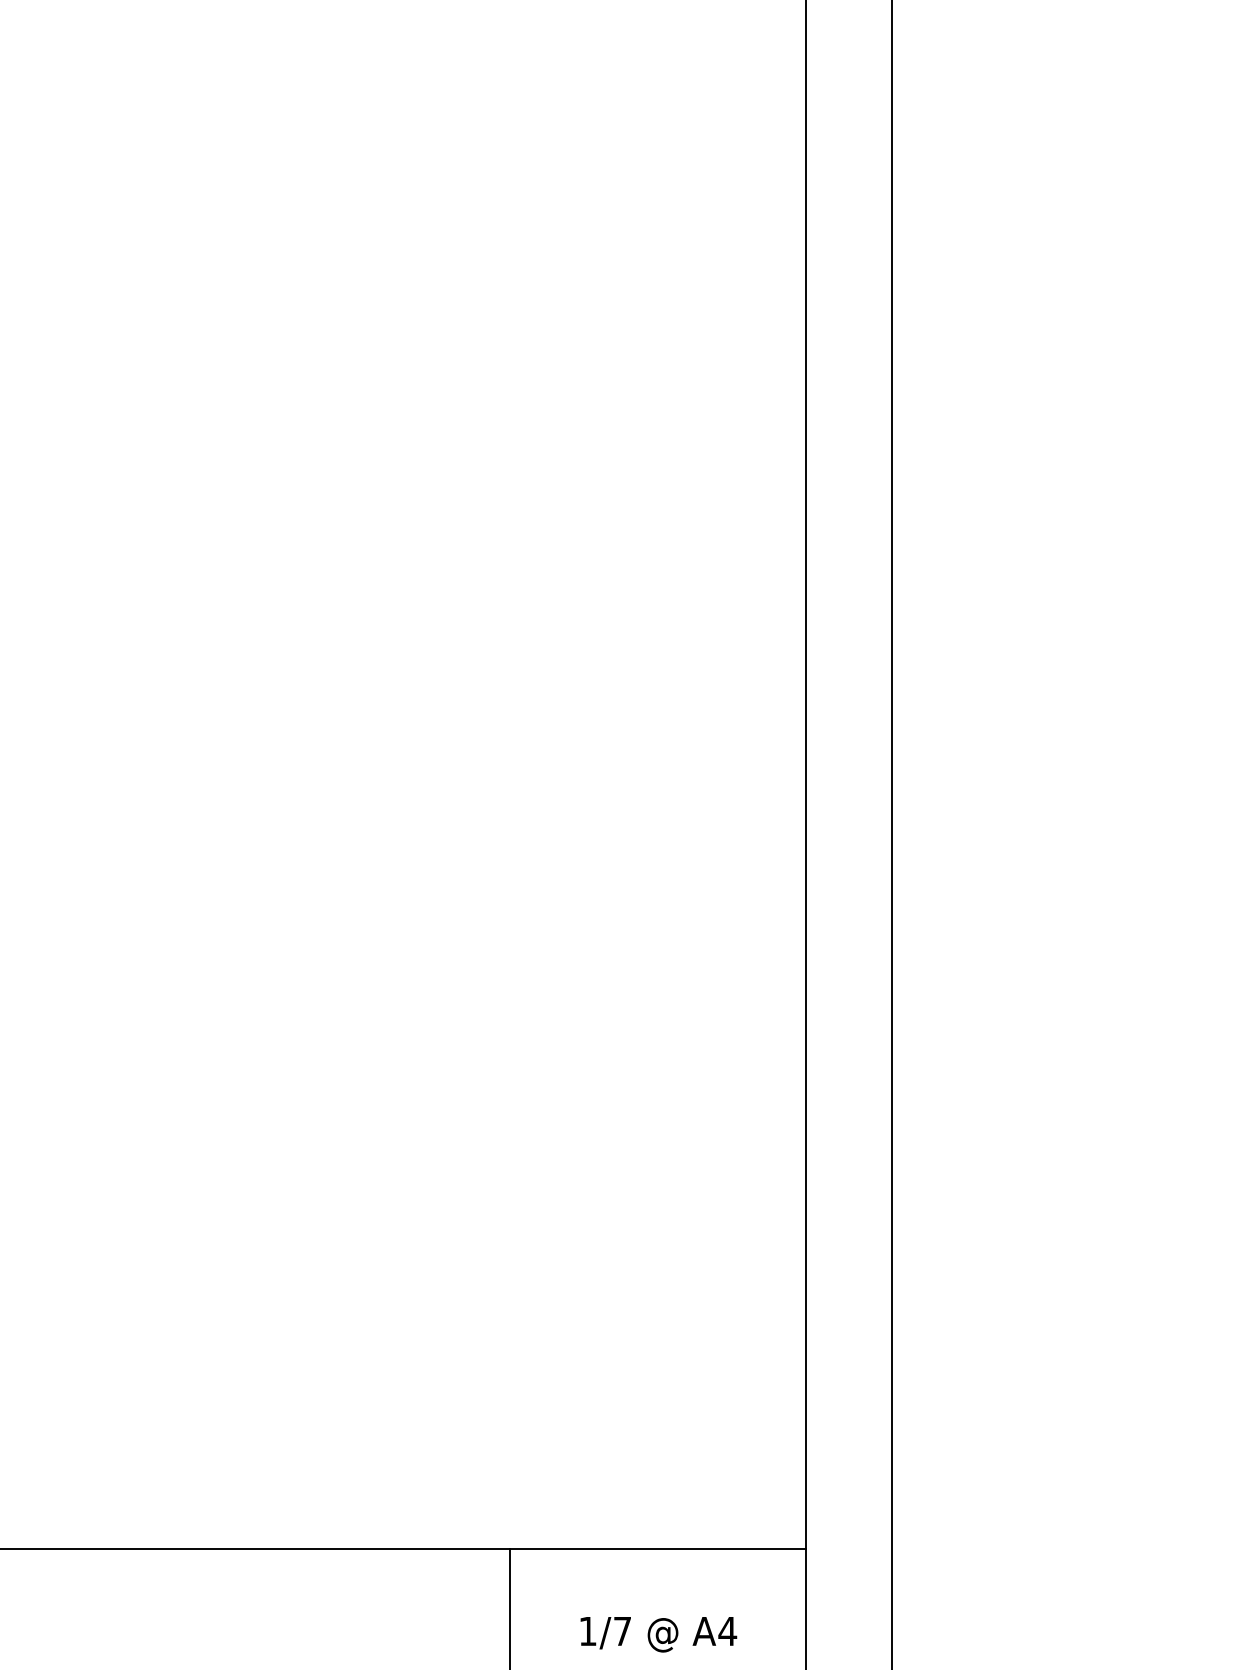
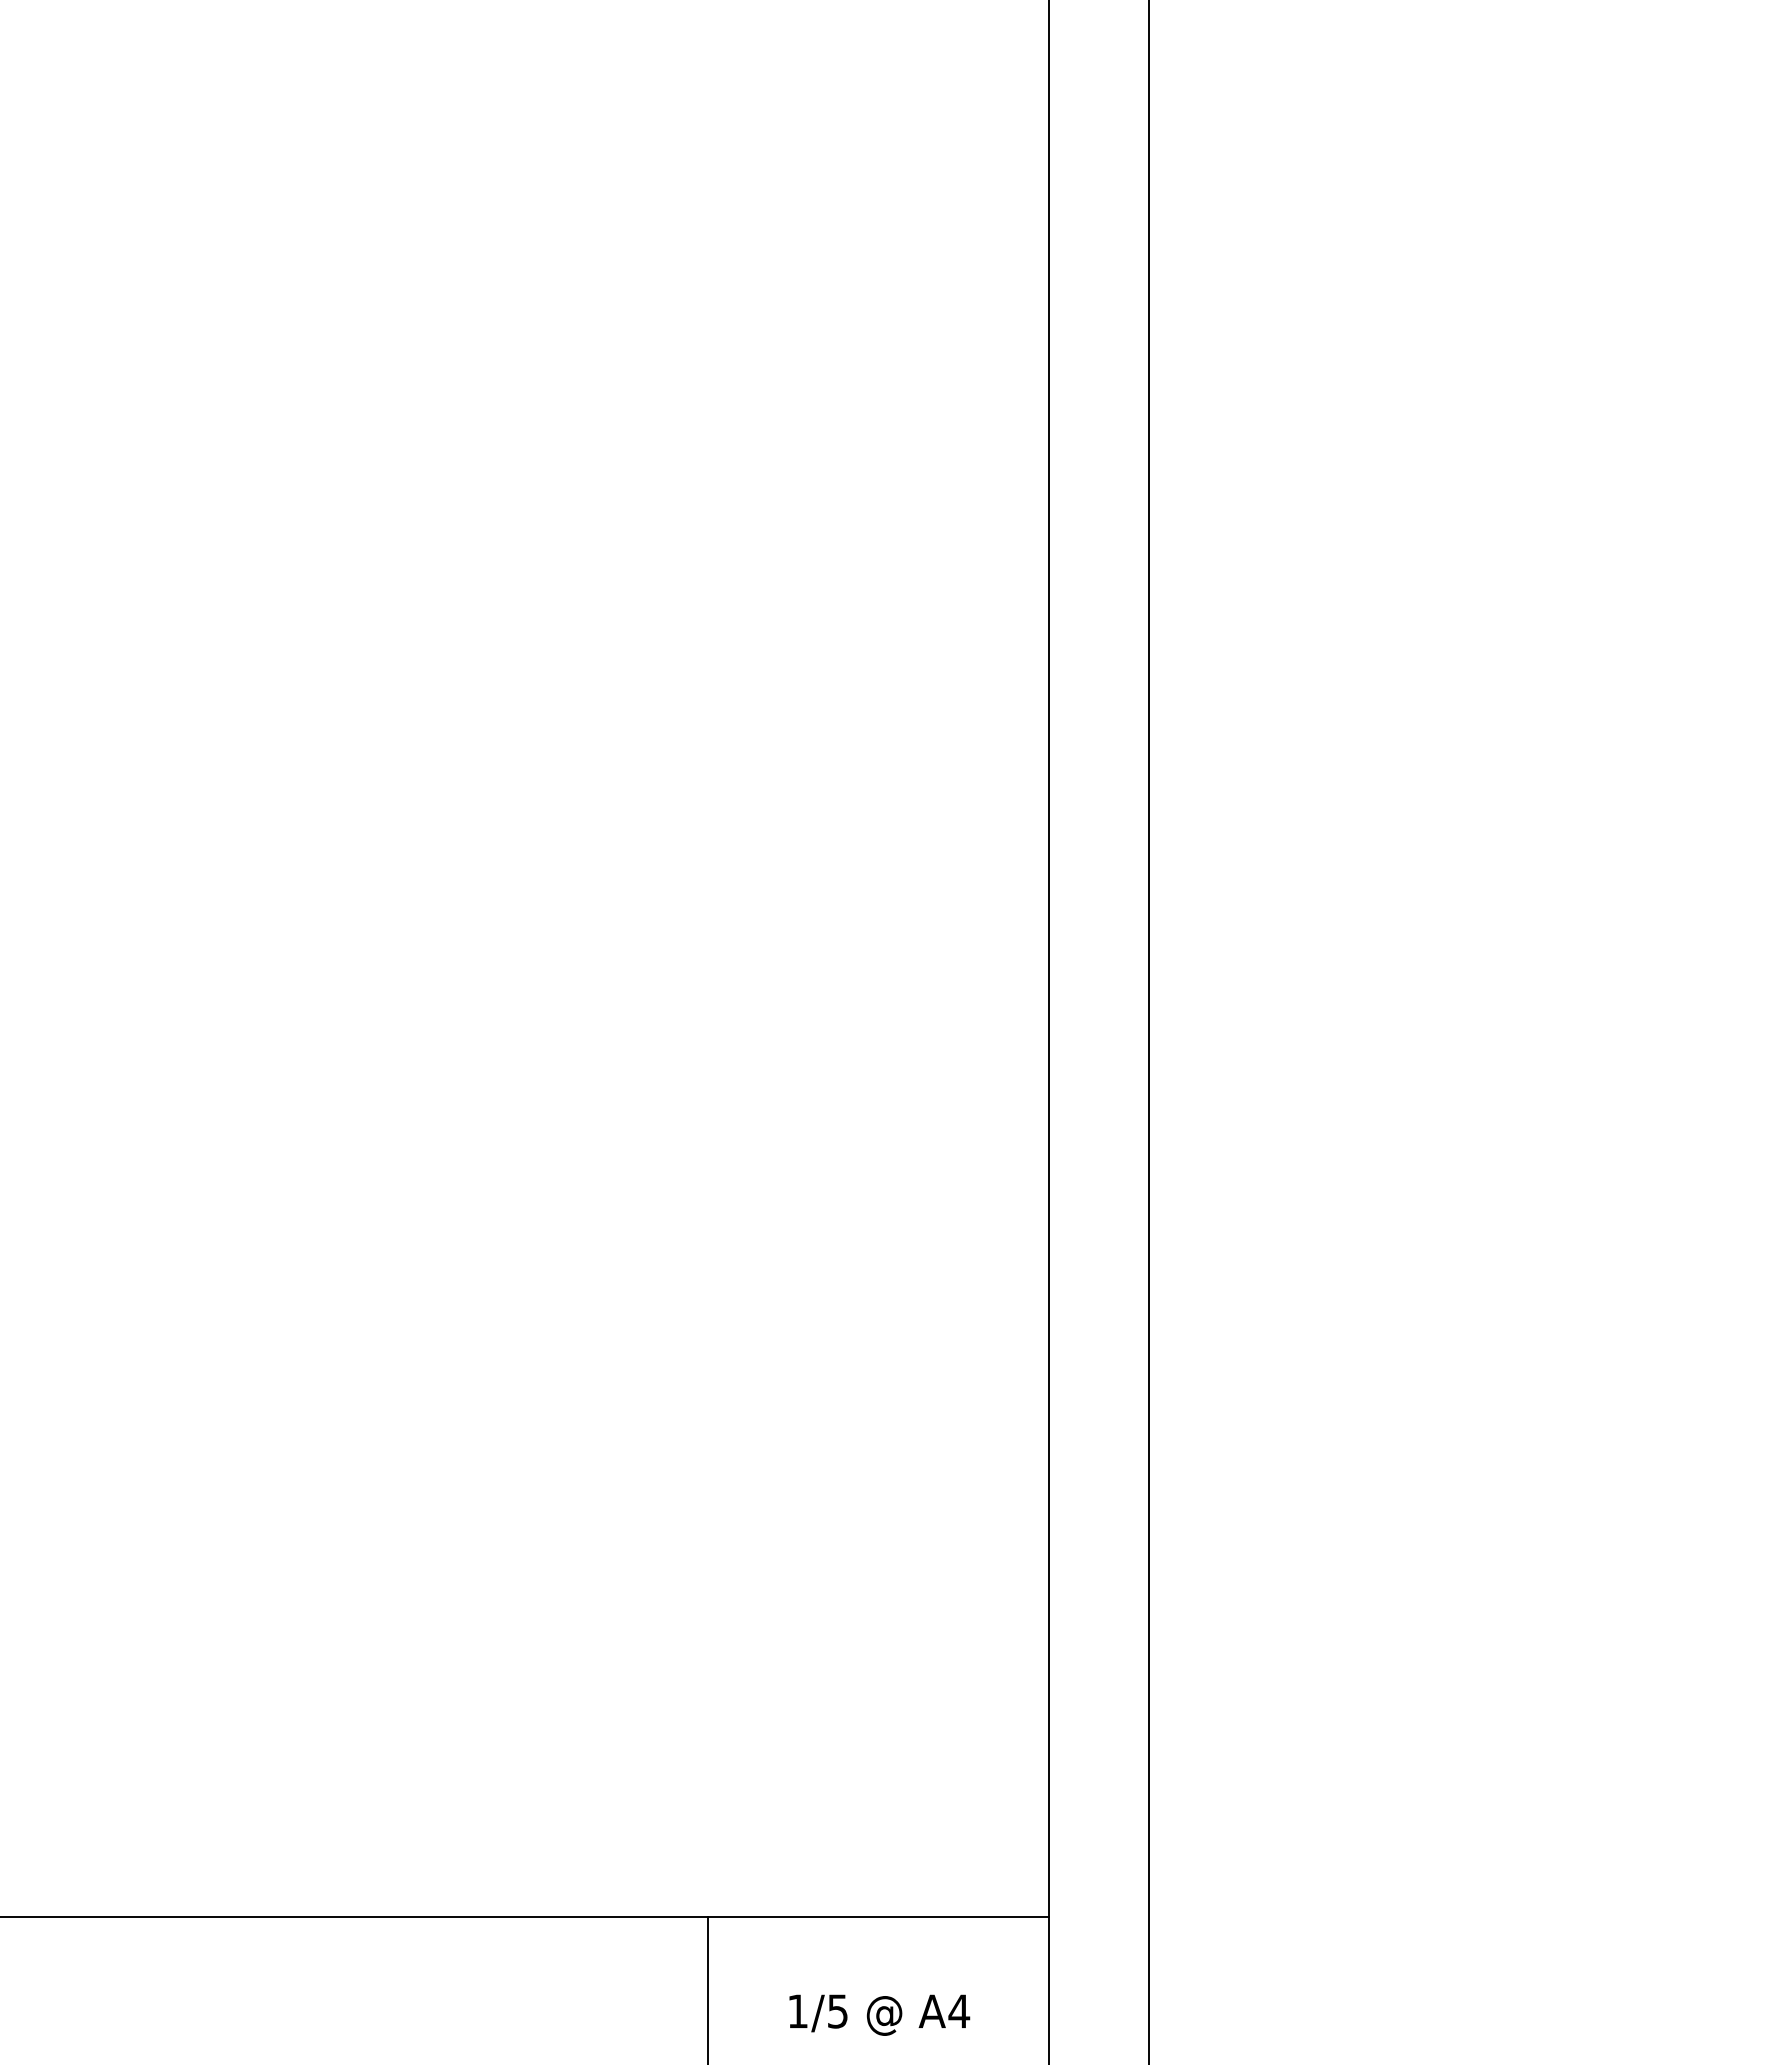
text: (622, 1631) -> (837, 2011), 1/7 -> 1/5

